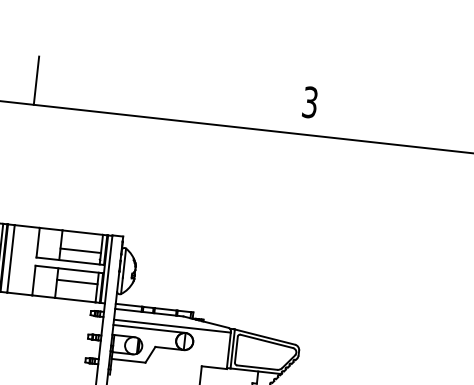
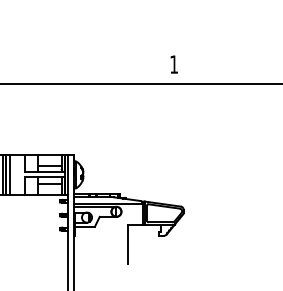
line: (36, 80) -> (13, 69), removed
text: (310, 102) -> (174, 64), 3 -> 1

